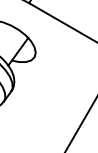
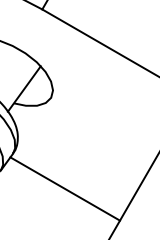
line: (42, 112) -> (64, 188), added

